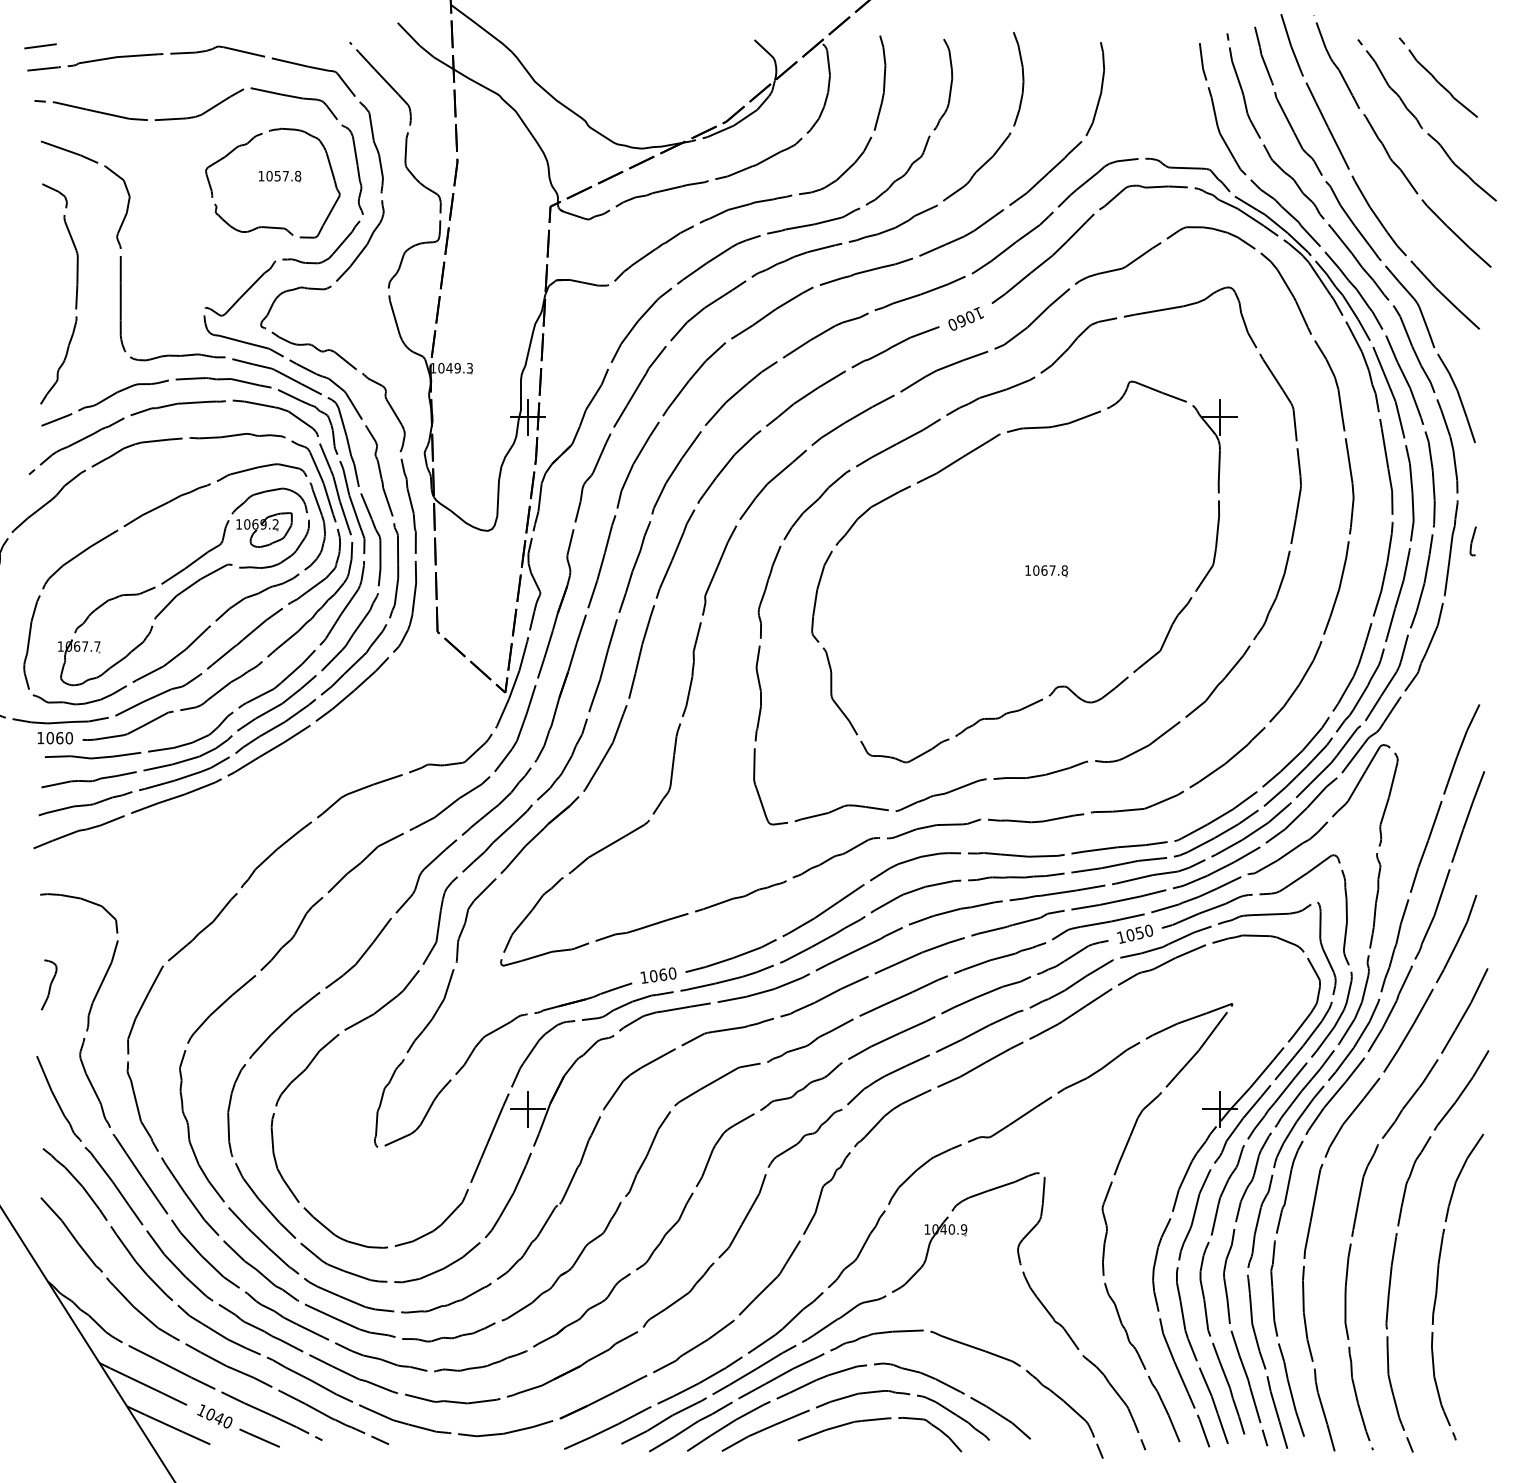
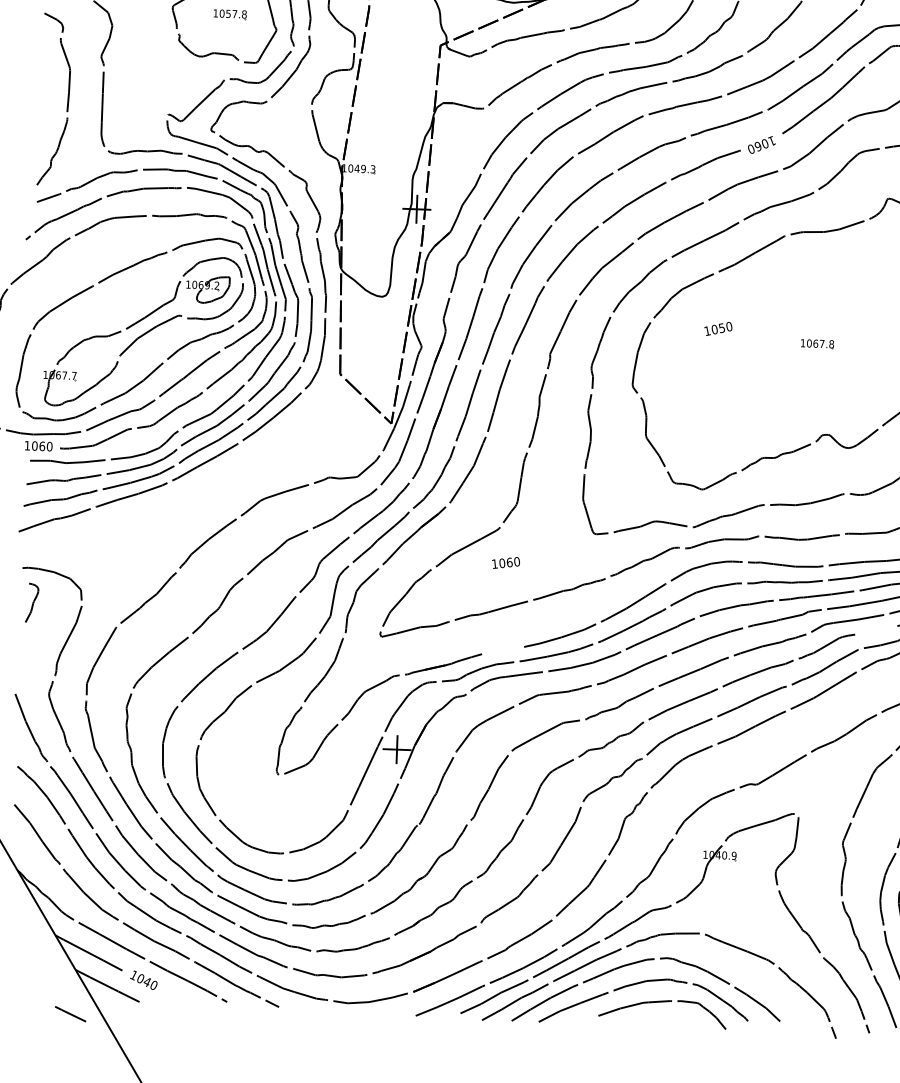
text: (1134, 933) -> (717, 328), moved
text: (658, 975) -> (506, 562), moved
curve: (50, 984) -> (33, 602), moved
line: (259, 1437) -> (70, 1013), moved

